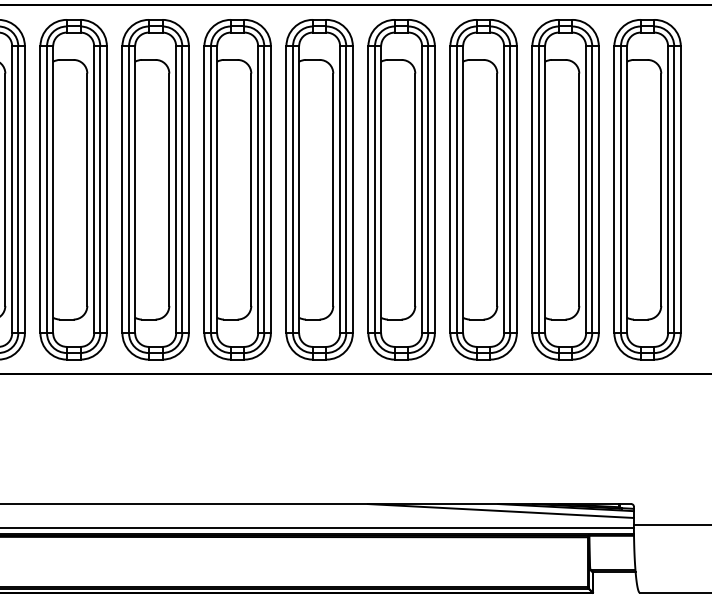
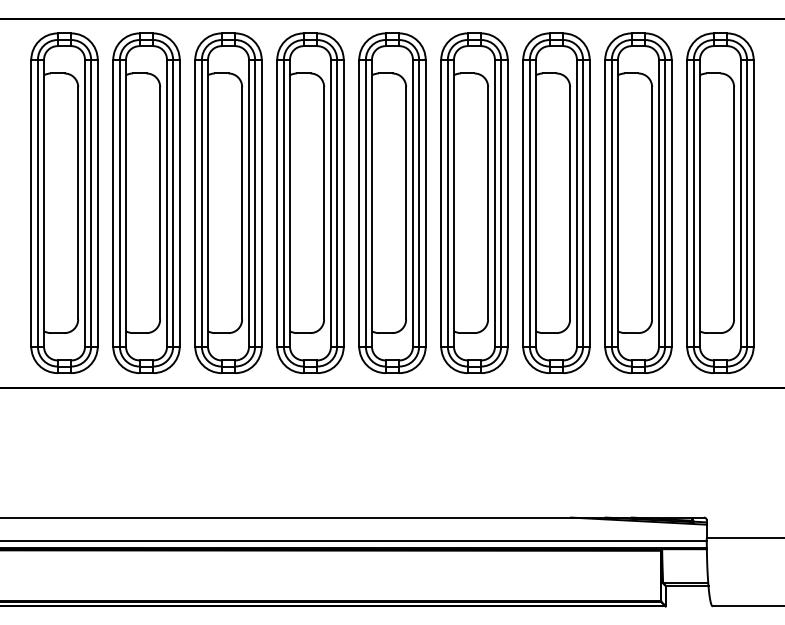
line: (500, 510) -> (573, 524), removed

